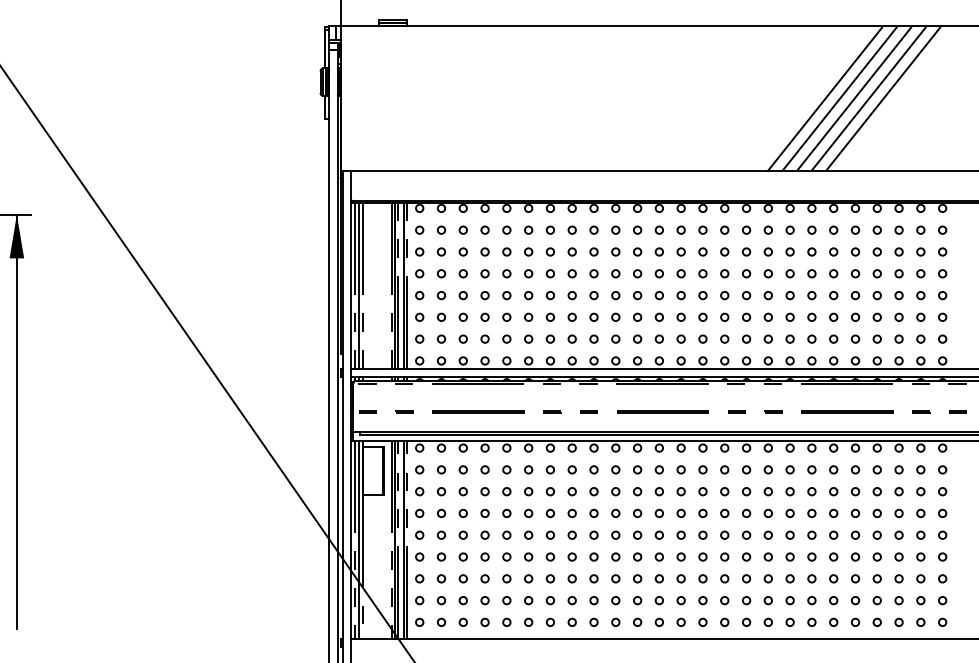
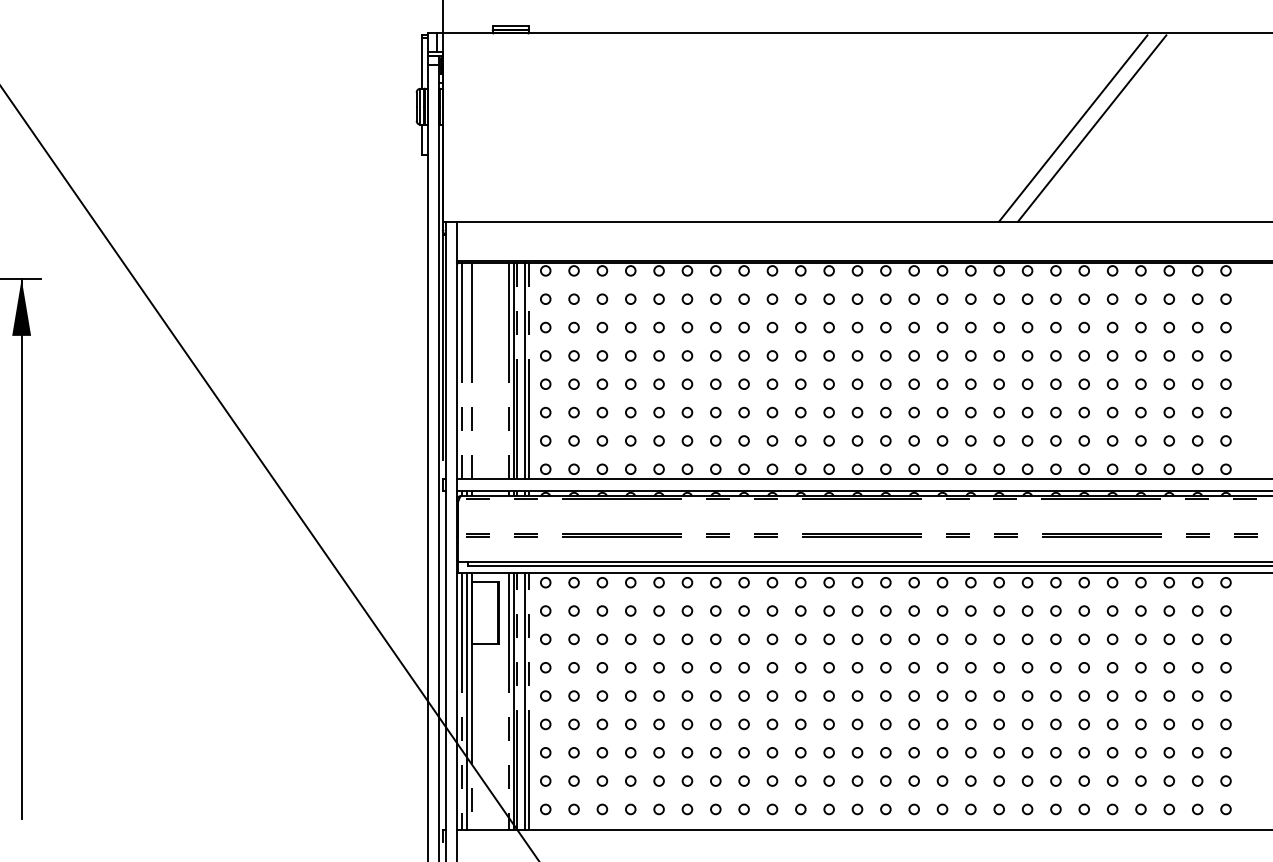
line: (854, 98) -> (1111, 127), removed
line: (869, 98) -> (1130, 127), removed
line: (883, 98) -> (1149, 127), removed
line: (359, 285) -> (467, 371), removed

